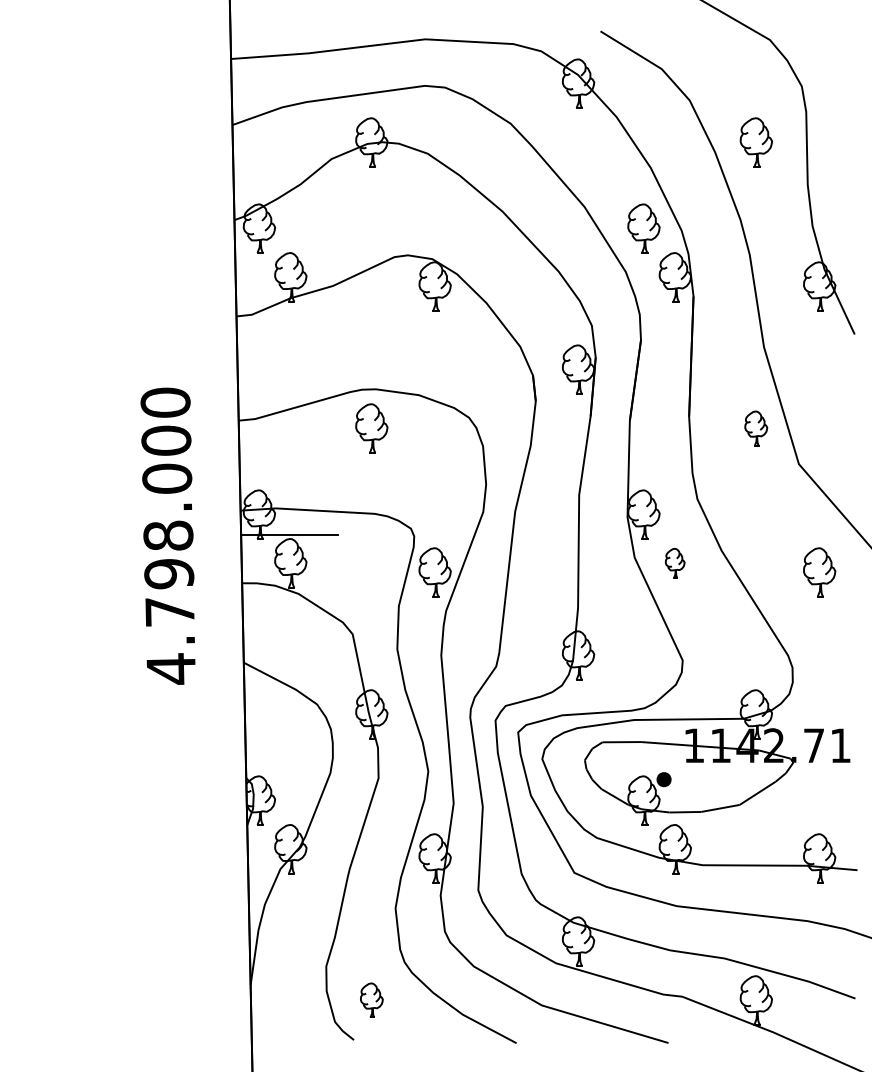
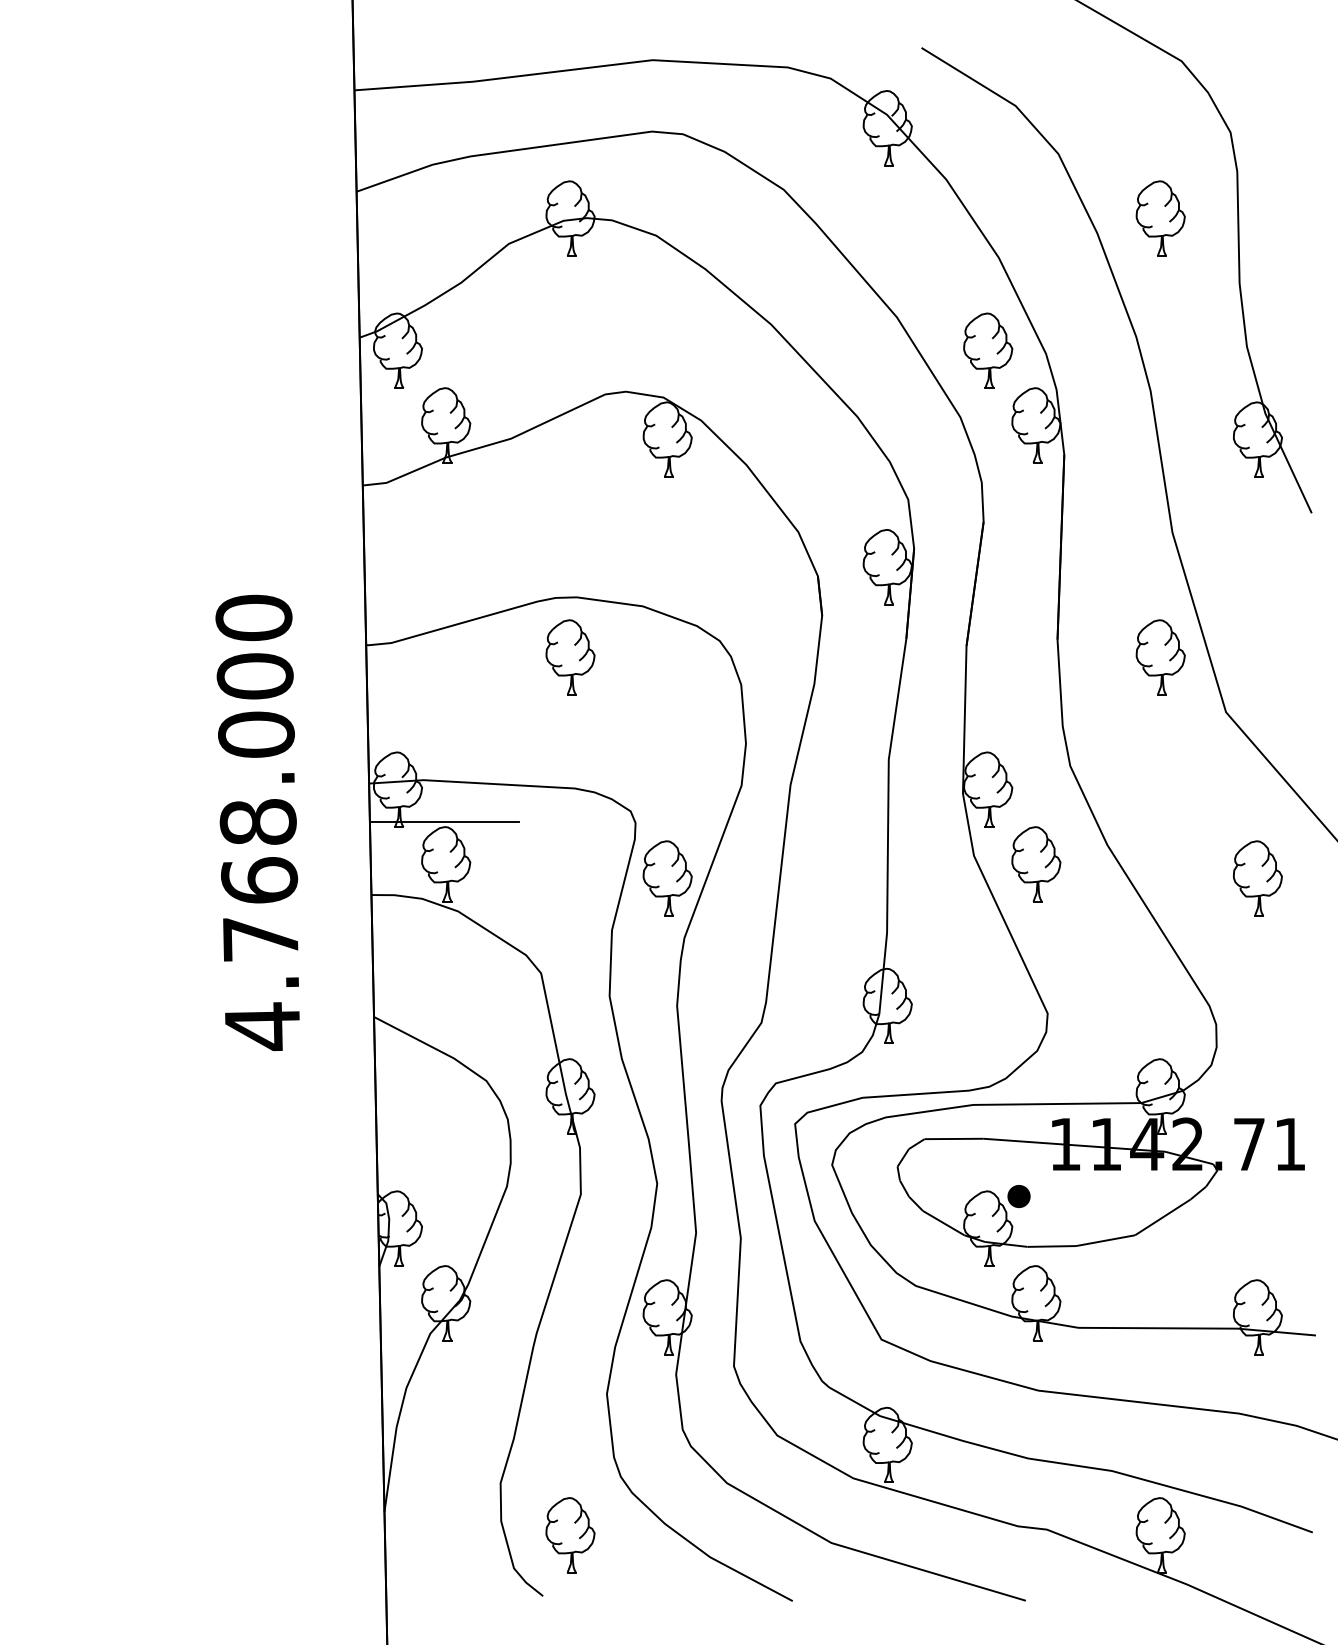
part: (755, 428) -> (1159, 657), size x1.43
part: (674, 563) -> (1035, 864), size x1.67
text: (169, 573) -> (259, 880), 4.798.000 -> 4.768.000
part: (371, 1000) -> (569, 1535), size x1.43

